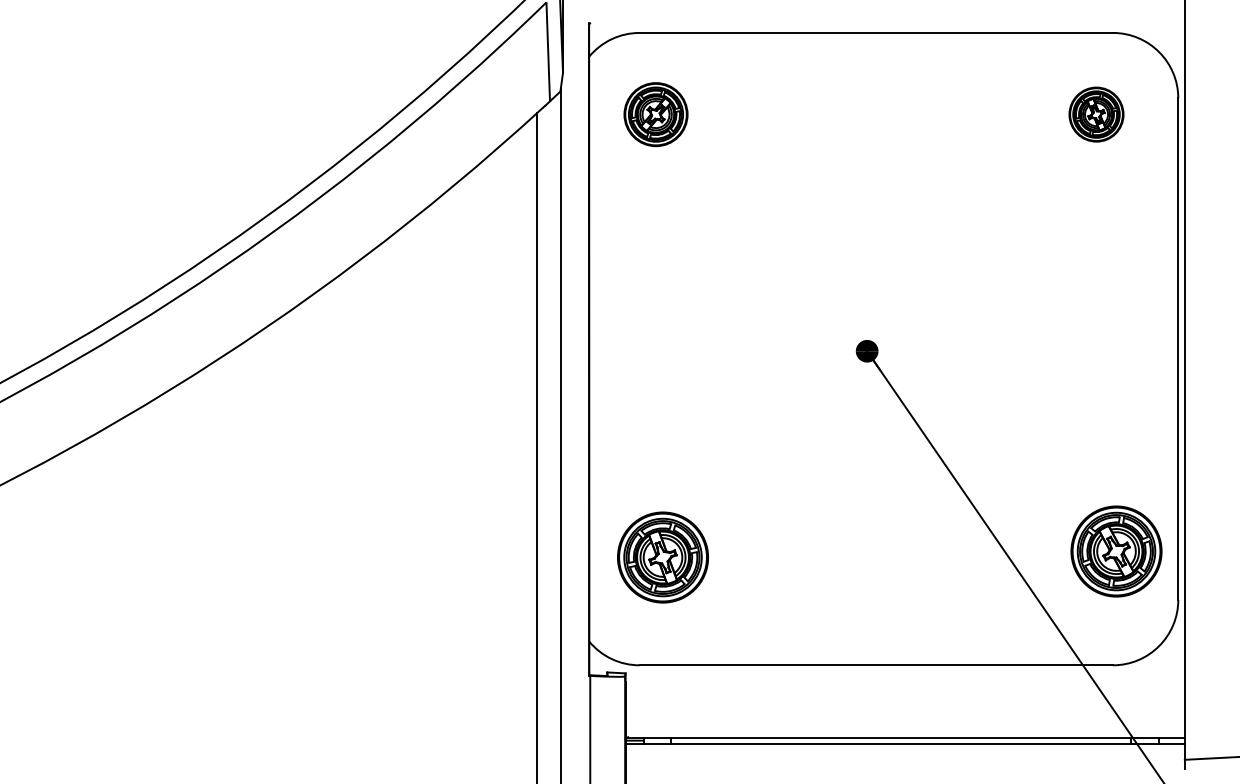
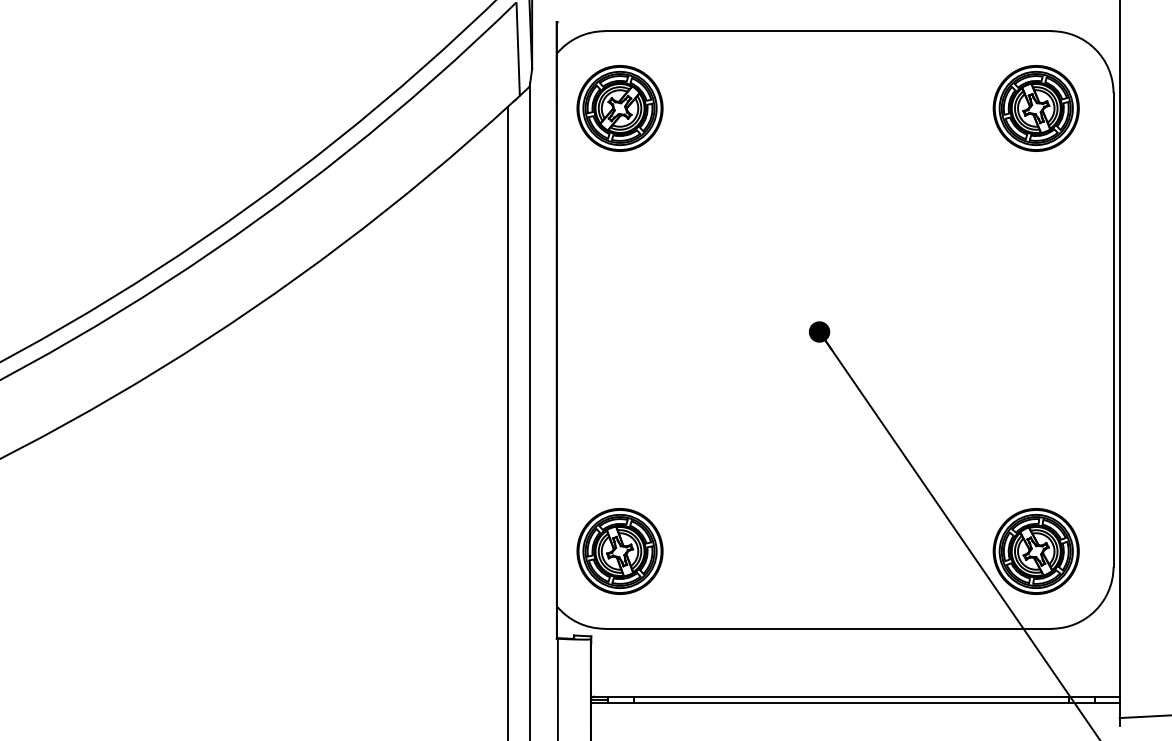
part: (655, 114) -> (619, 108), size x1.43
part: (1096, 114) -> (1036, 108), size x1.67
part: (1116, 551) -> (1036, 551), moved
part: (662, 557) -> (619, 551), moved

